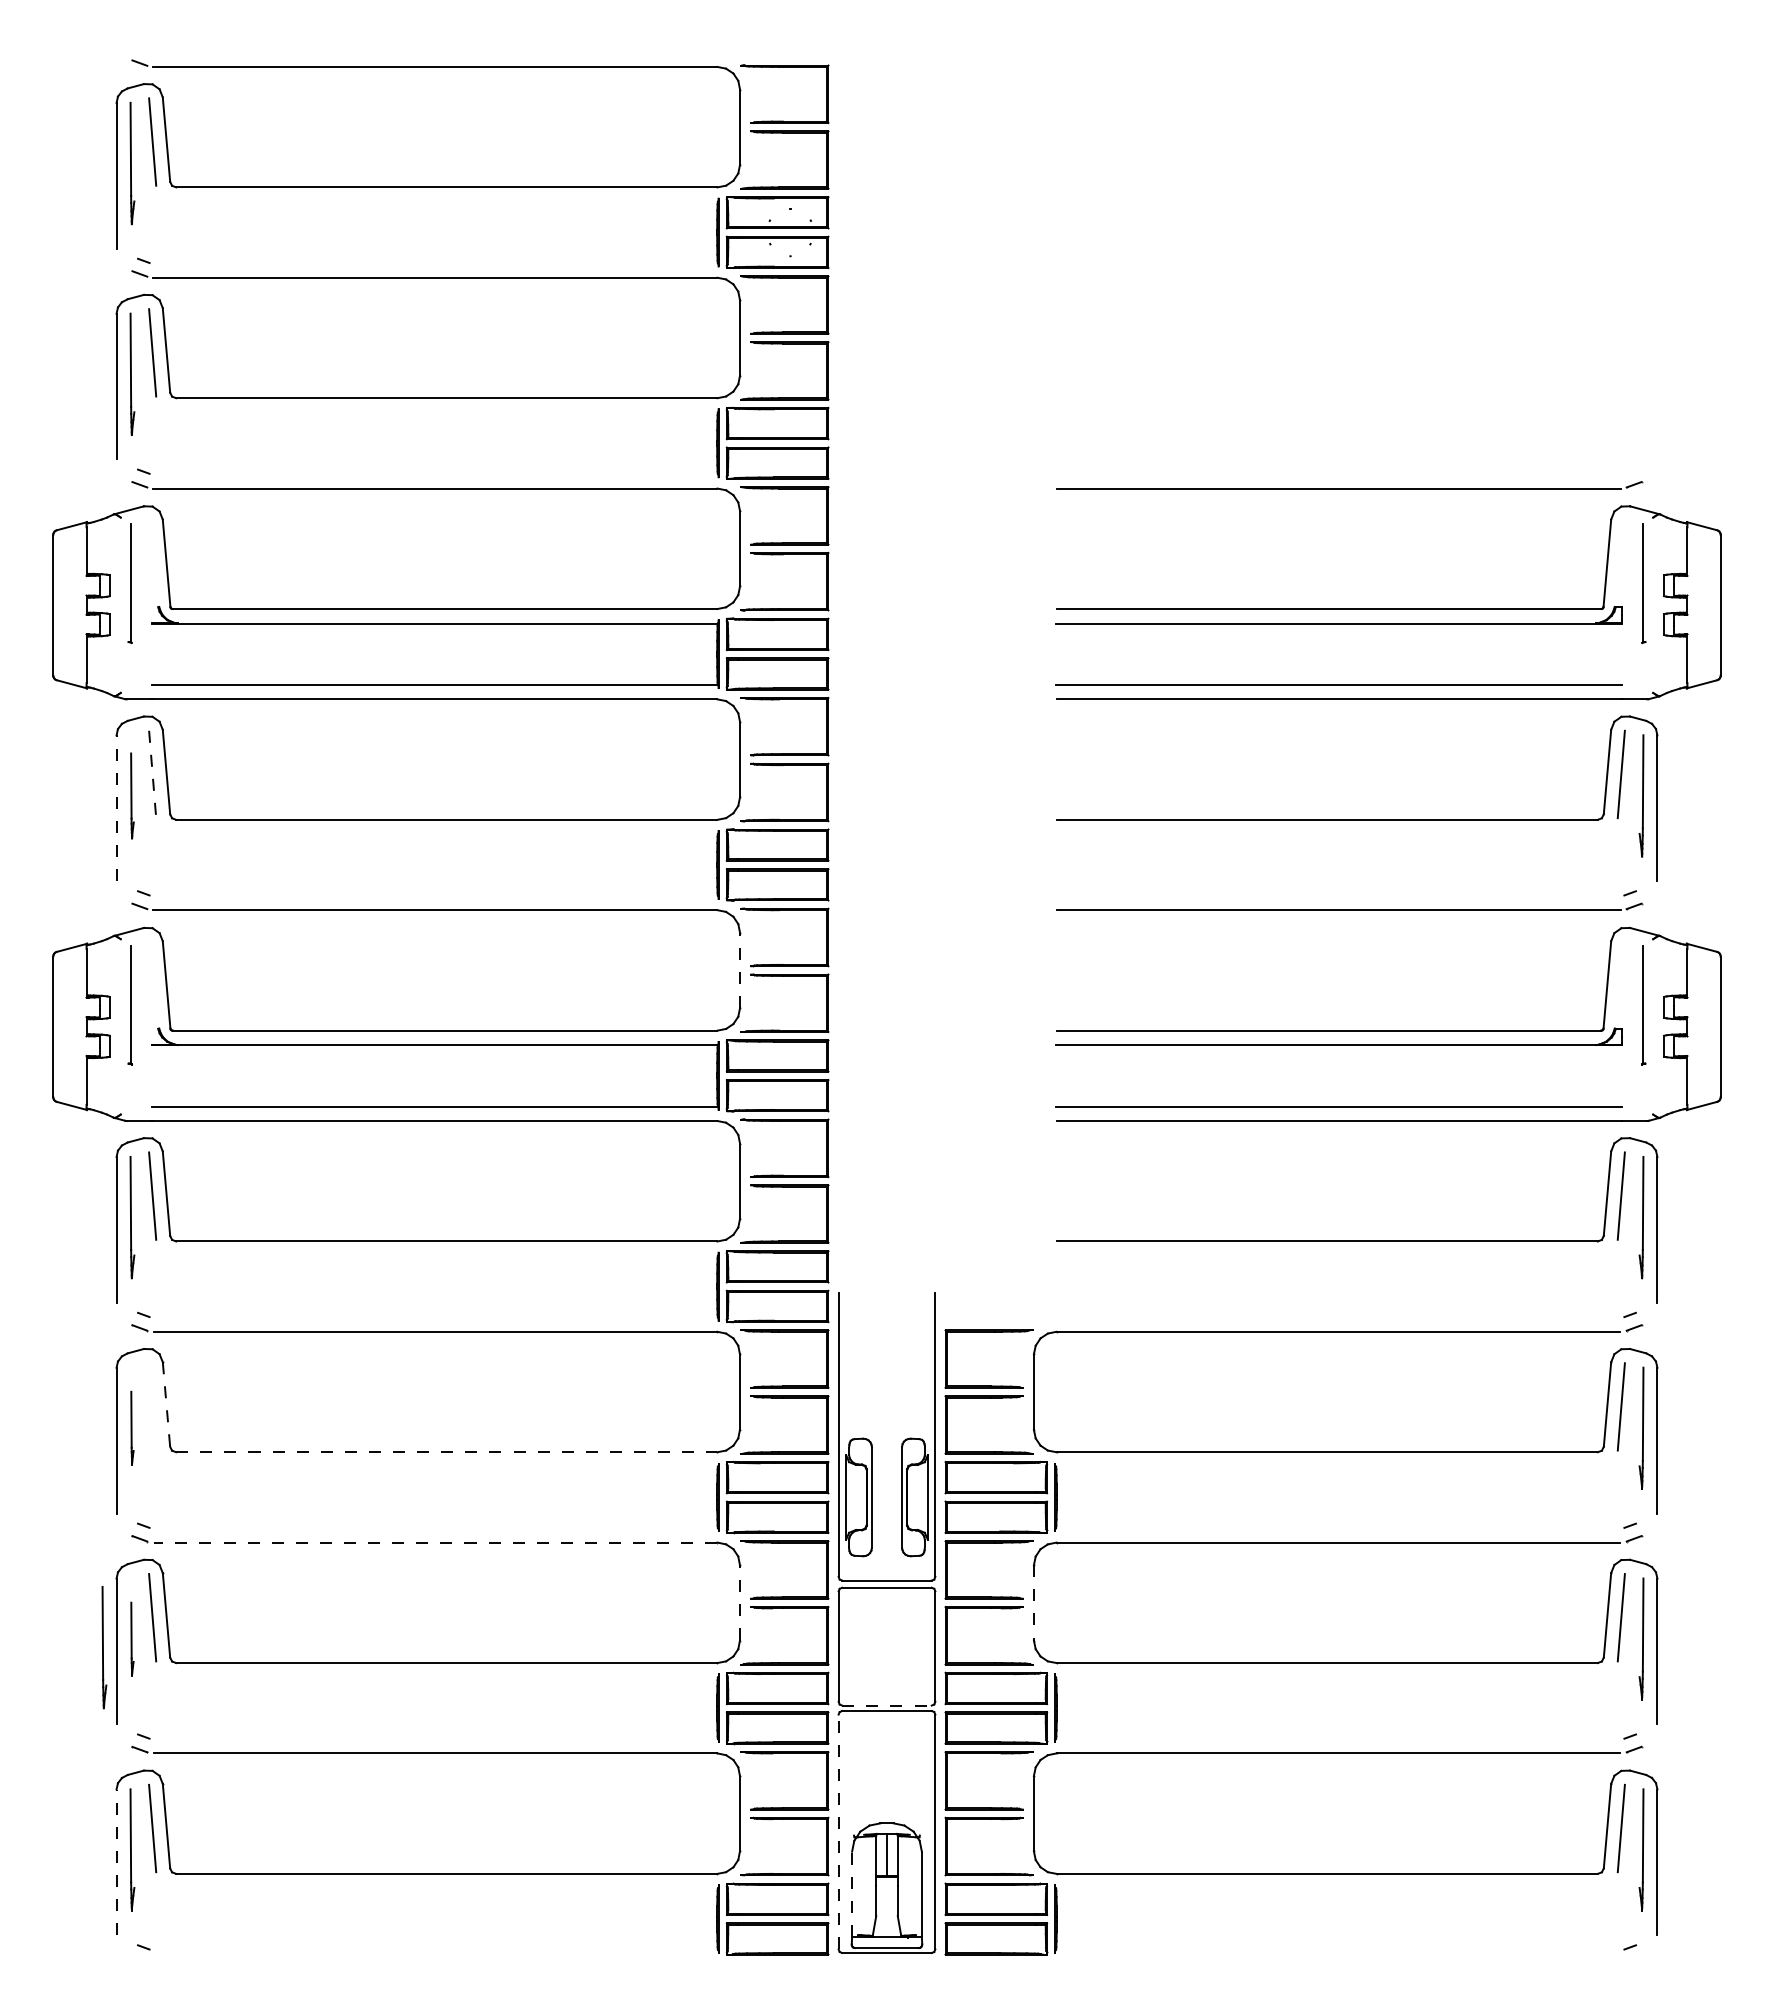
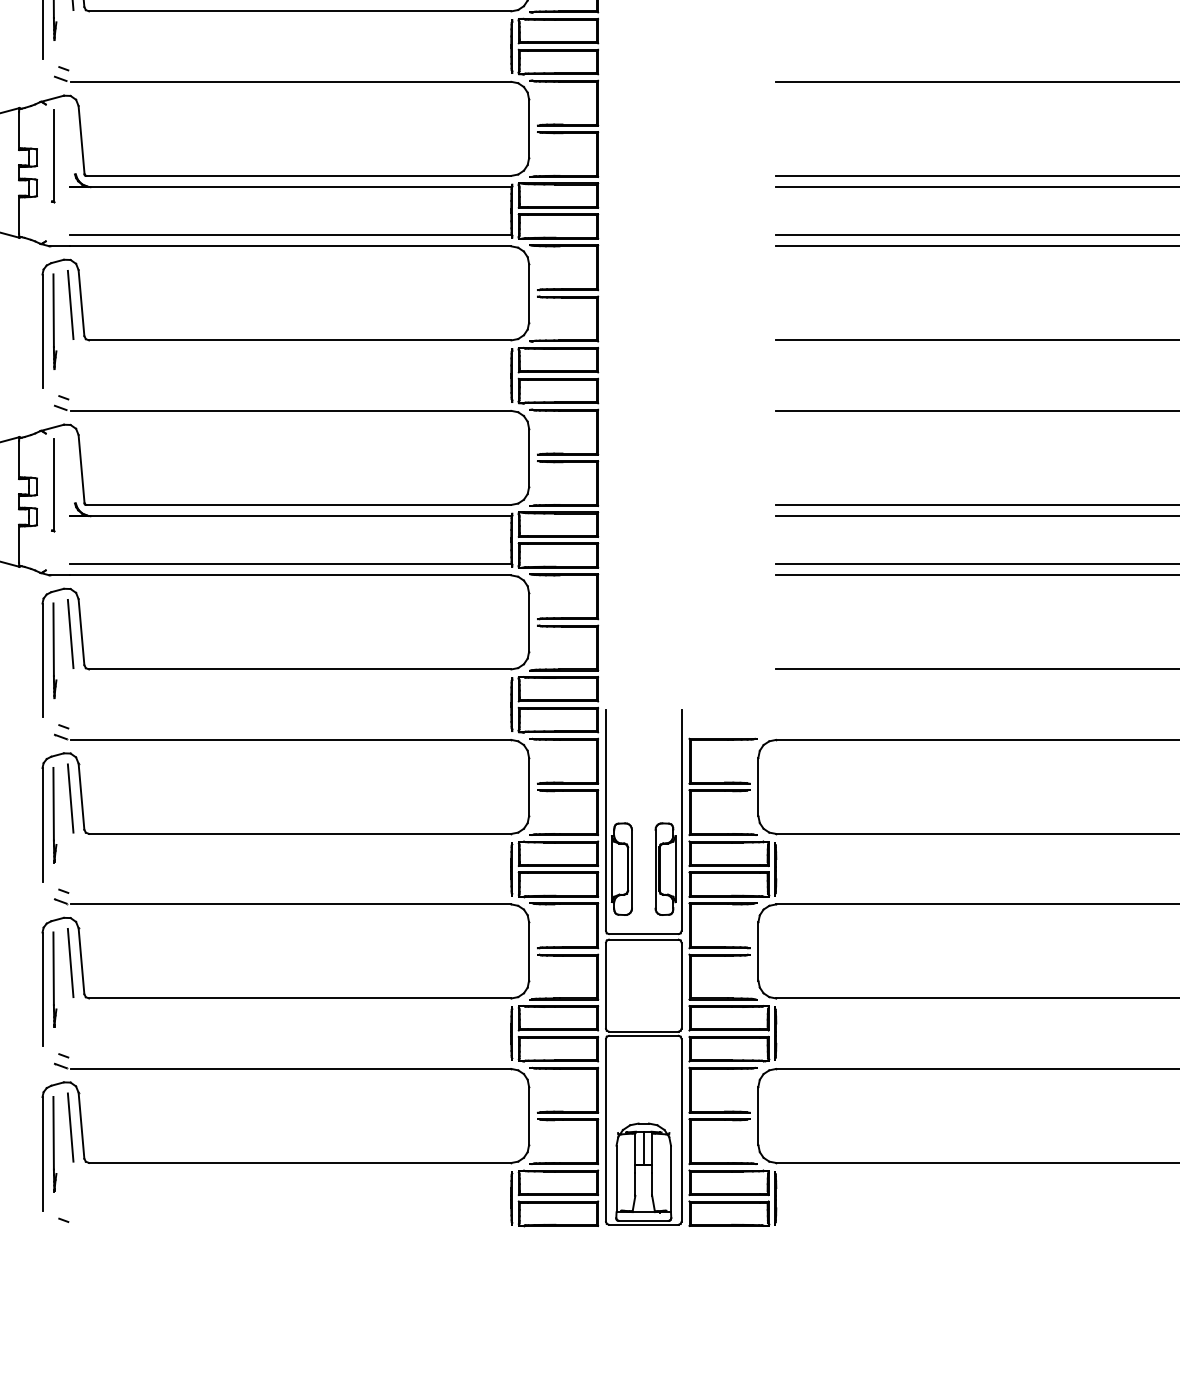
line: (152, 774) -> (70, 305), dashed -> solid
part: (132, 795) -> (54, 321), size x1.43
line: (116, 808) -> (42, 331), dashed -> solid
line: (740, 970) -> (529, 457), dashed -> solid
line: (166, 1405) -> (81, 797), dashed -> solid
line: (152, 1406) -> (70, 798), added
part: (132, 1427) -> (54, 814), size x1.67
line: (446, 1452) -> (300, 834), dashed -> solid
line: (435, 1542) -> (291, 904), dashed -> solid
line: (739, 1602) -> (528, 951), dashed -> solid
line: (1033, 1602) -> (758, 951), dashed -> solid
part: (132, 1638) -> (54, 979), size x1.67
part: (104, 1647) -> (33, 986), removed
line: (887, 1705) -> (644, 1031), dashed -> solid
line: (838, 1831) -> (605, 1129), dashed -> solid
line: (116, 1862) -> (42, 1154), dashed -> solid
line: (852, 1894) -> (616, 1179), dashed -> solid

